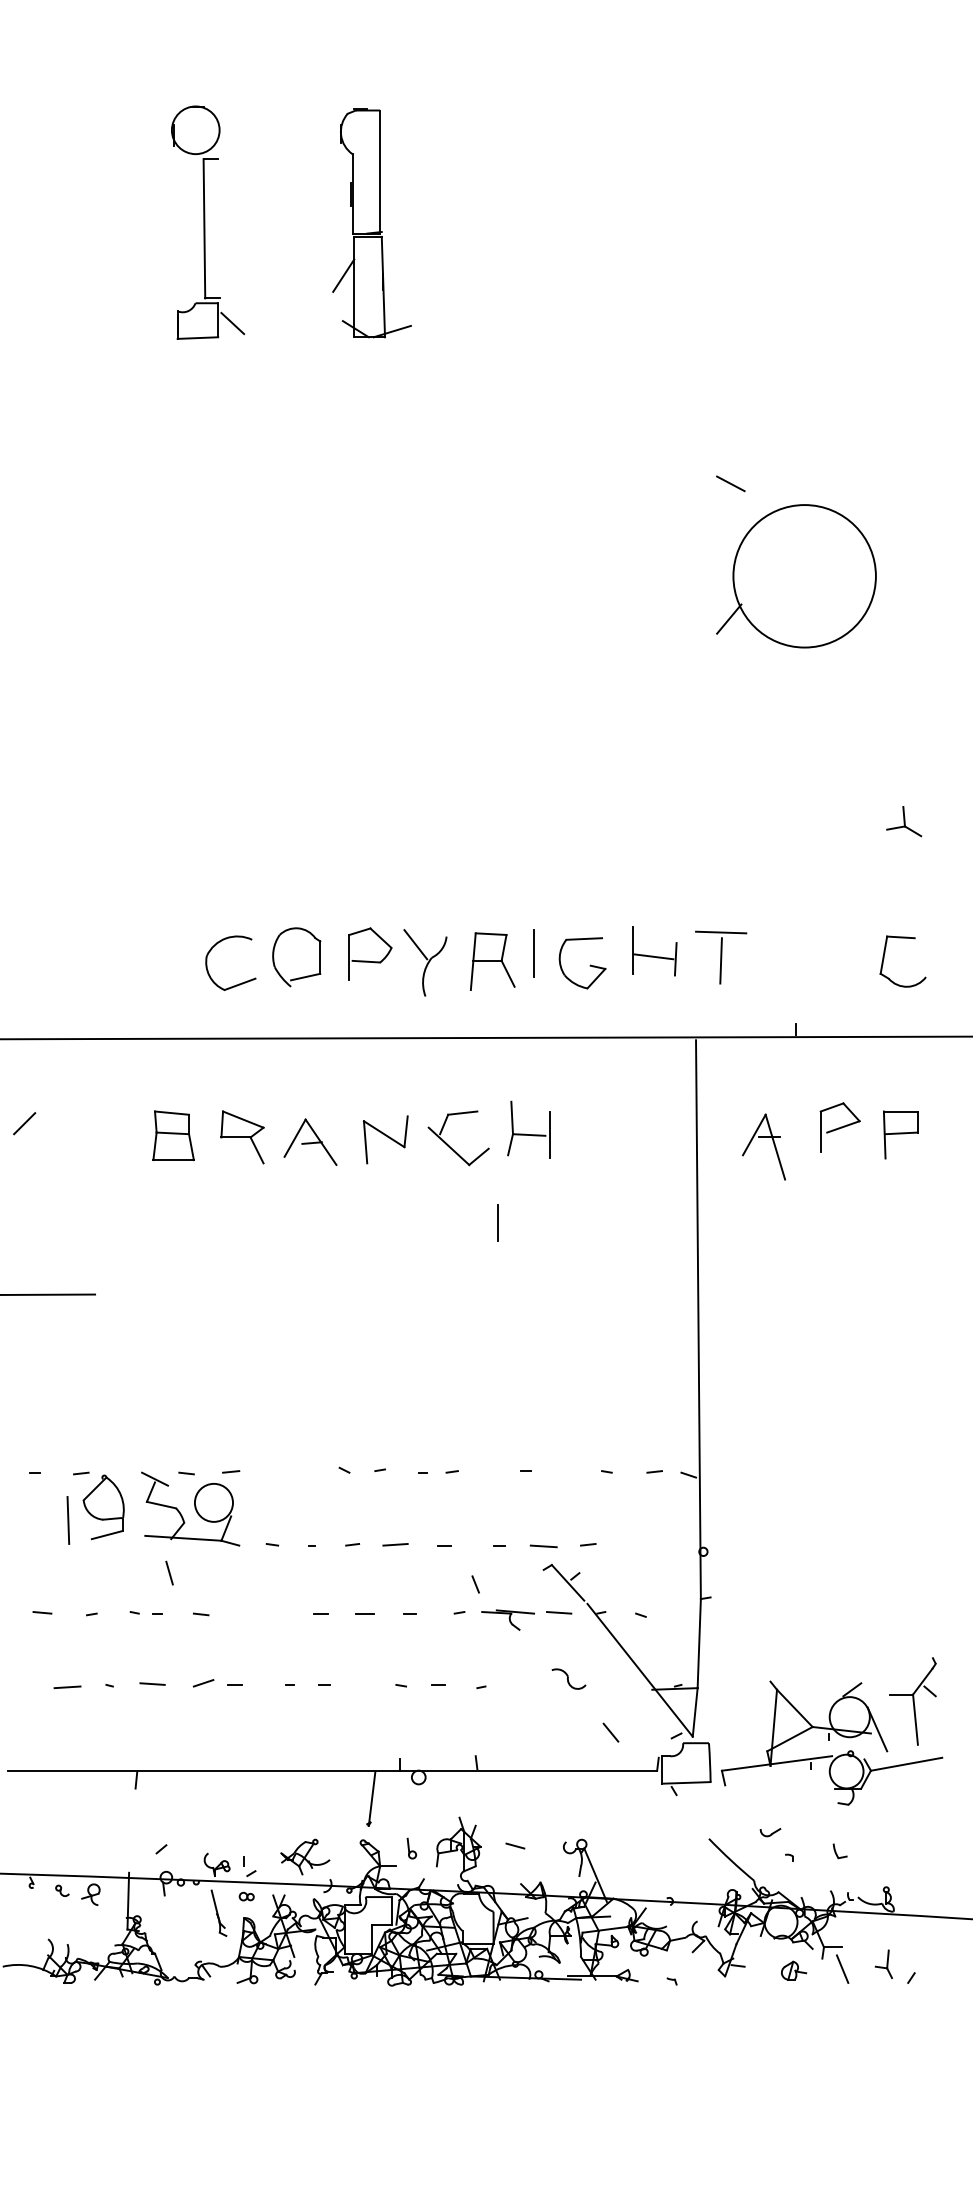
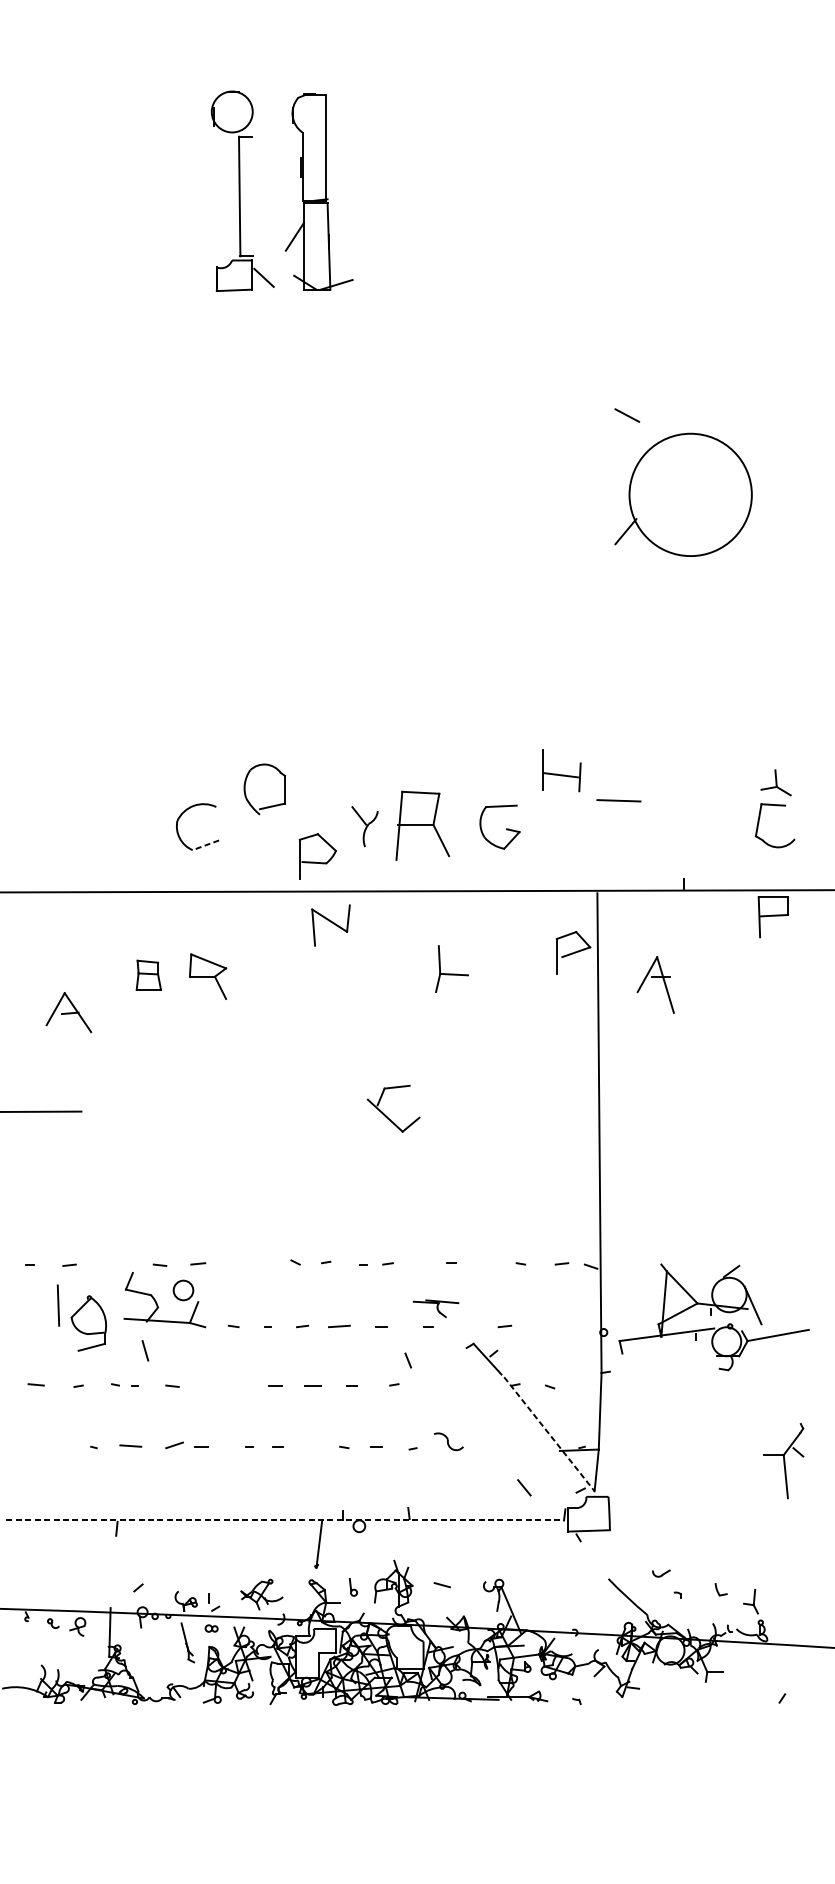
part: (207, 222) -> (242, 191), moved
part: (904, 821) -> (776, 782), moved
part: (654, 951) -> (561, 770), moved
line: (534, 953) -> (458, 818), removed
part: (368, 960) -> (316, 861), moved
line: (720, 960) -> (618, 824), removed
part: (492, 961) -> (422, 825), size x1.4
part: (425, 962) -> (365, 826), size x0.7
part: (302, 976) -> (269, 805), moved
line: (239, 984) -> (205, 845), solid -> dashed
line: (24, 1123) -> (20, 964), removed
part: (839, 1127) -> (572, 952), moved
line: (550, 1134) -> (472, 974), removed
part: (900, 1134) -> (772, 916), moved
part: (173, 1135) -> (148, 975), size x0.7
part: (385, 1139) -> (330, 925), moved
part: (310, 1141) -> (68, 1011), moved
part: (450, 1146) -> (386, 1115), moved
line: (497, 1222) -> (426, 1049), removed
line: (154, 1478) -> (132, 1269), removed
circle: (213, 1502) -> (183, 1290), size x0.6
part: (103, 1507) -> (88, 1323), moved
line: (543, 1546) -> (466, 1327), removed
line: (559, 1612) -> (480, 1384), removed
part: (507, 1619) -> (435, 1308), moved
line: (640, 1670) -> (549, 1434), solid -> dashed
part: (568, 1678) -> (448, 1441), moved
line: (67, 1687) -> (57, 1449), removed
part: (831, 1742) -> (713, 1316), moved
line: (332, 1770) -> (285, 1520), solid -> dashed
part: (883, 1964) -> (750, 1601), moved
line: (842, 1968) -> (723, 1690), removed
part: (794, 1970) -> (681, 1691), removed

